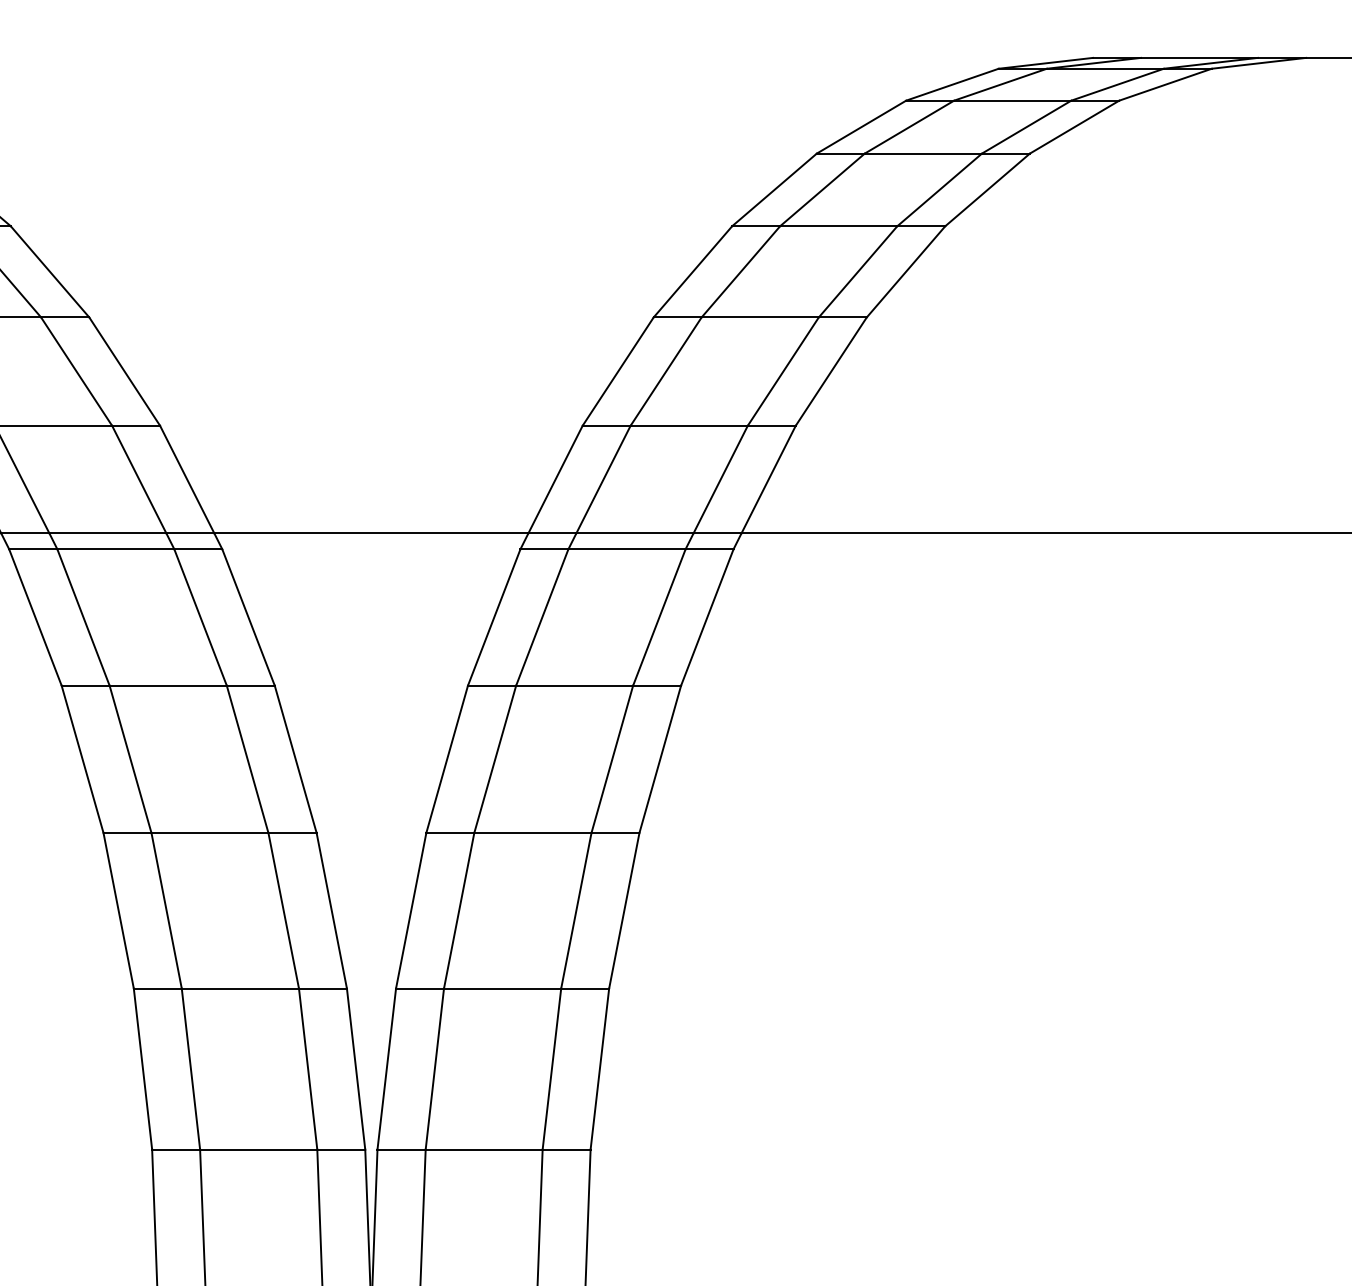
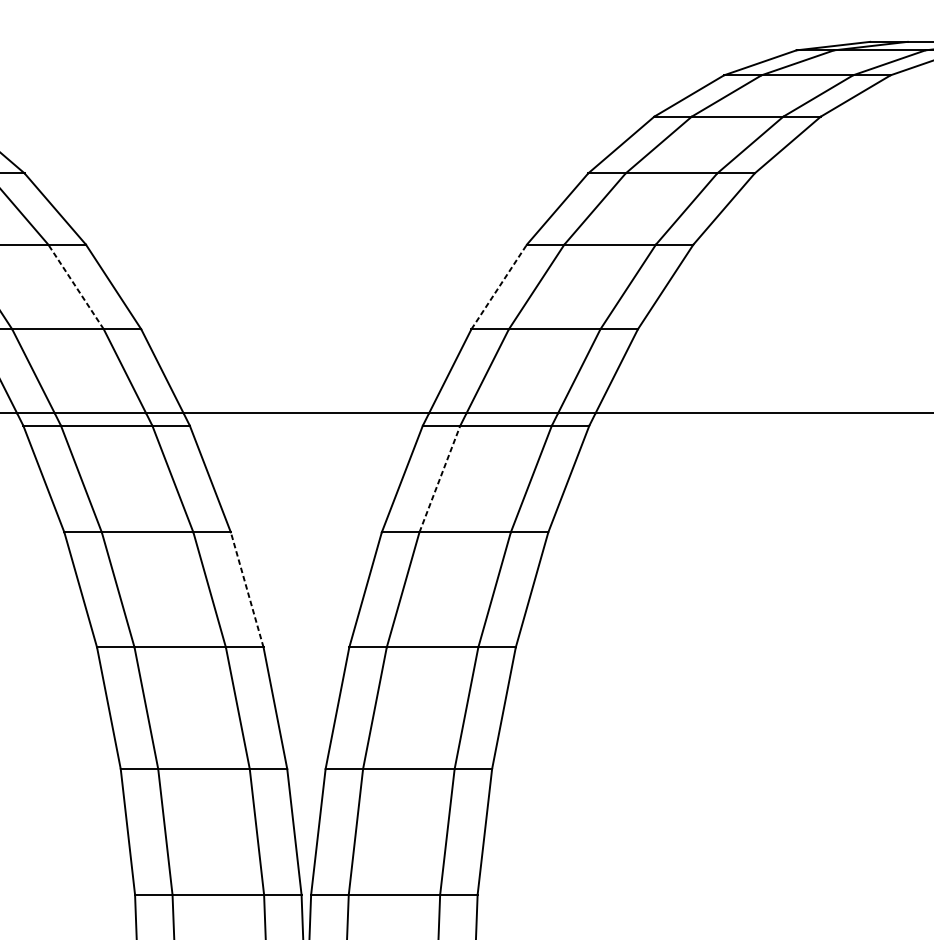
line: (76, 371) -> (75, 286), solid -> dashed
line: (618, 371) -> (499, 286), solid -> dashed
line: (542, 617) -> (440, 479), solid -> dashed
line: (295, 759) -> (247, 590), solid -> dashed

